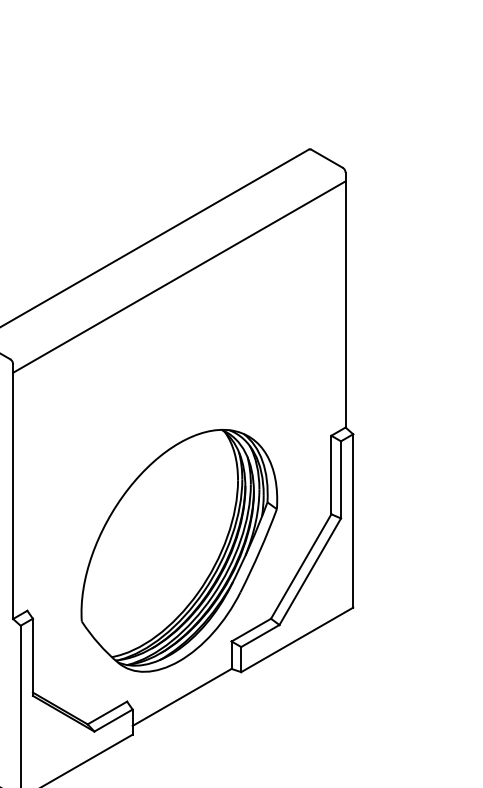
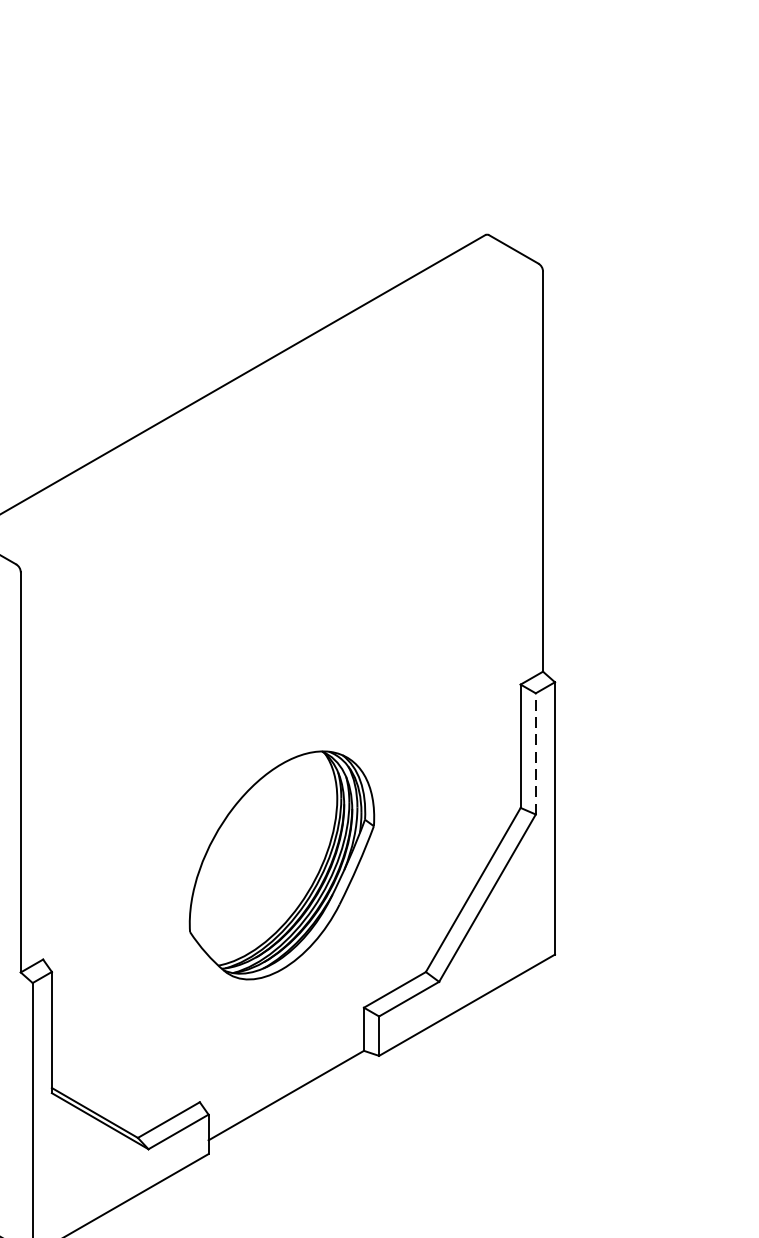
line: (179, 276) -> (282, 434), removed
line: (341, 479) -> (536, 753), solid -> dashed
part: (179, 550) -> (282, 864), size x0.6

